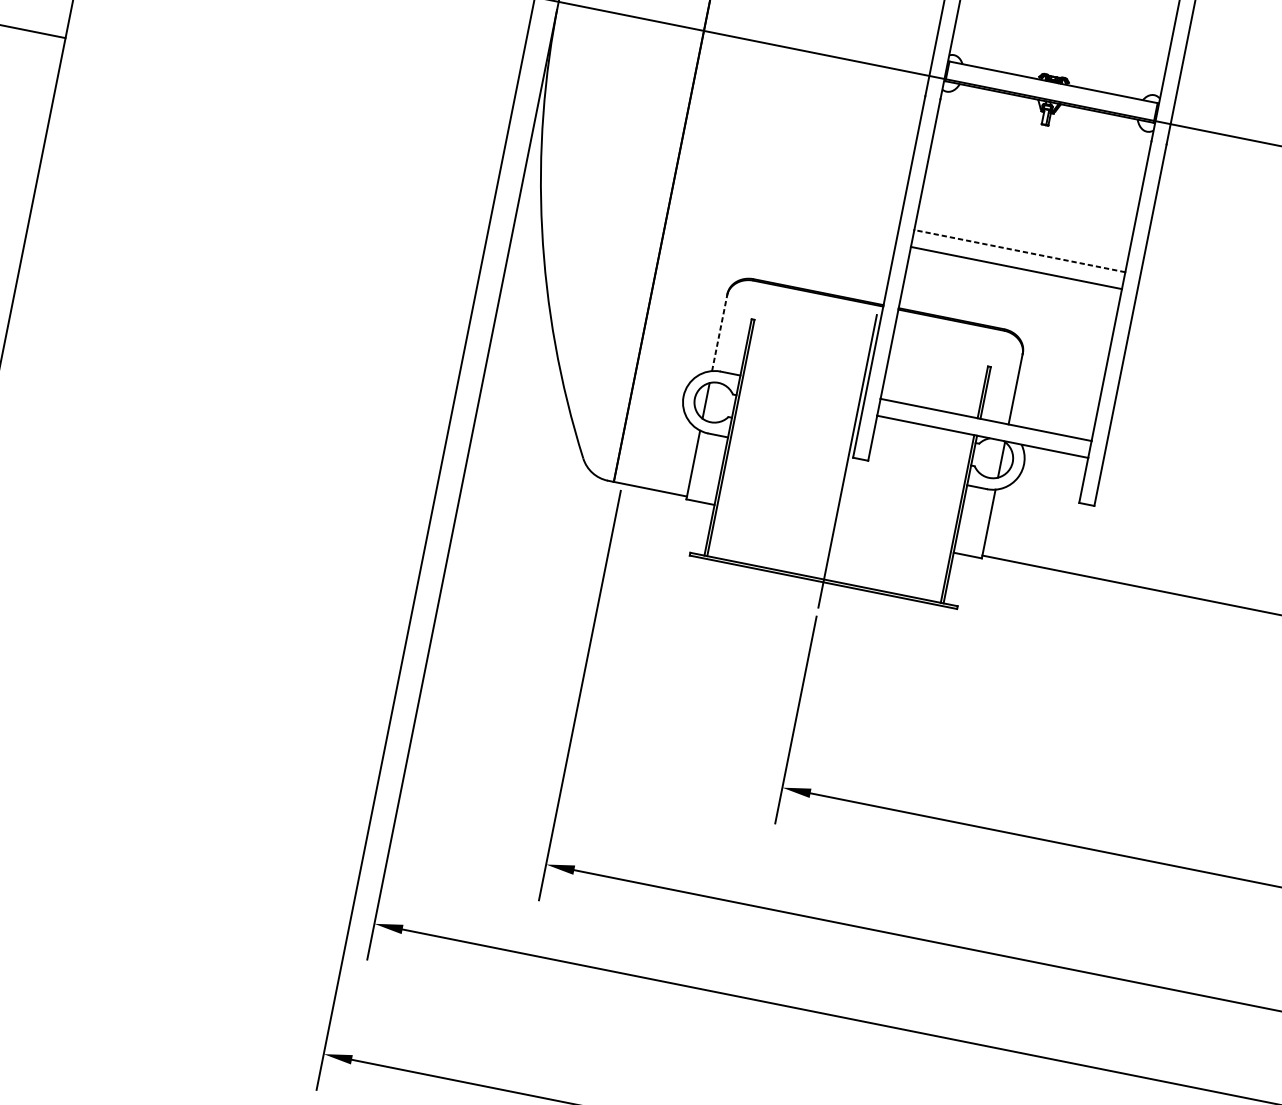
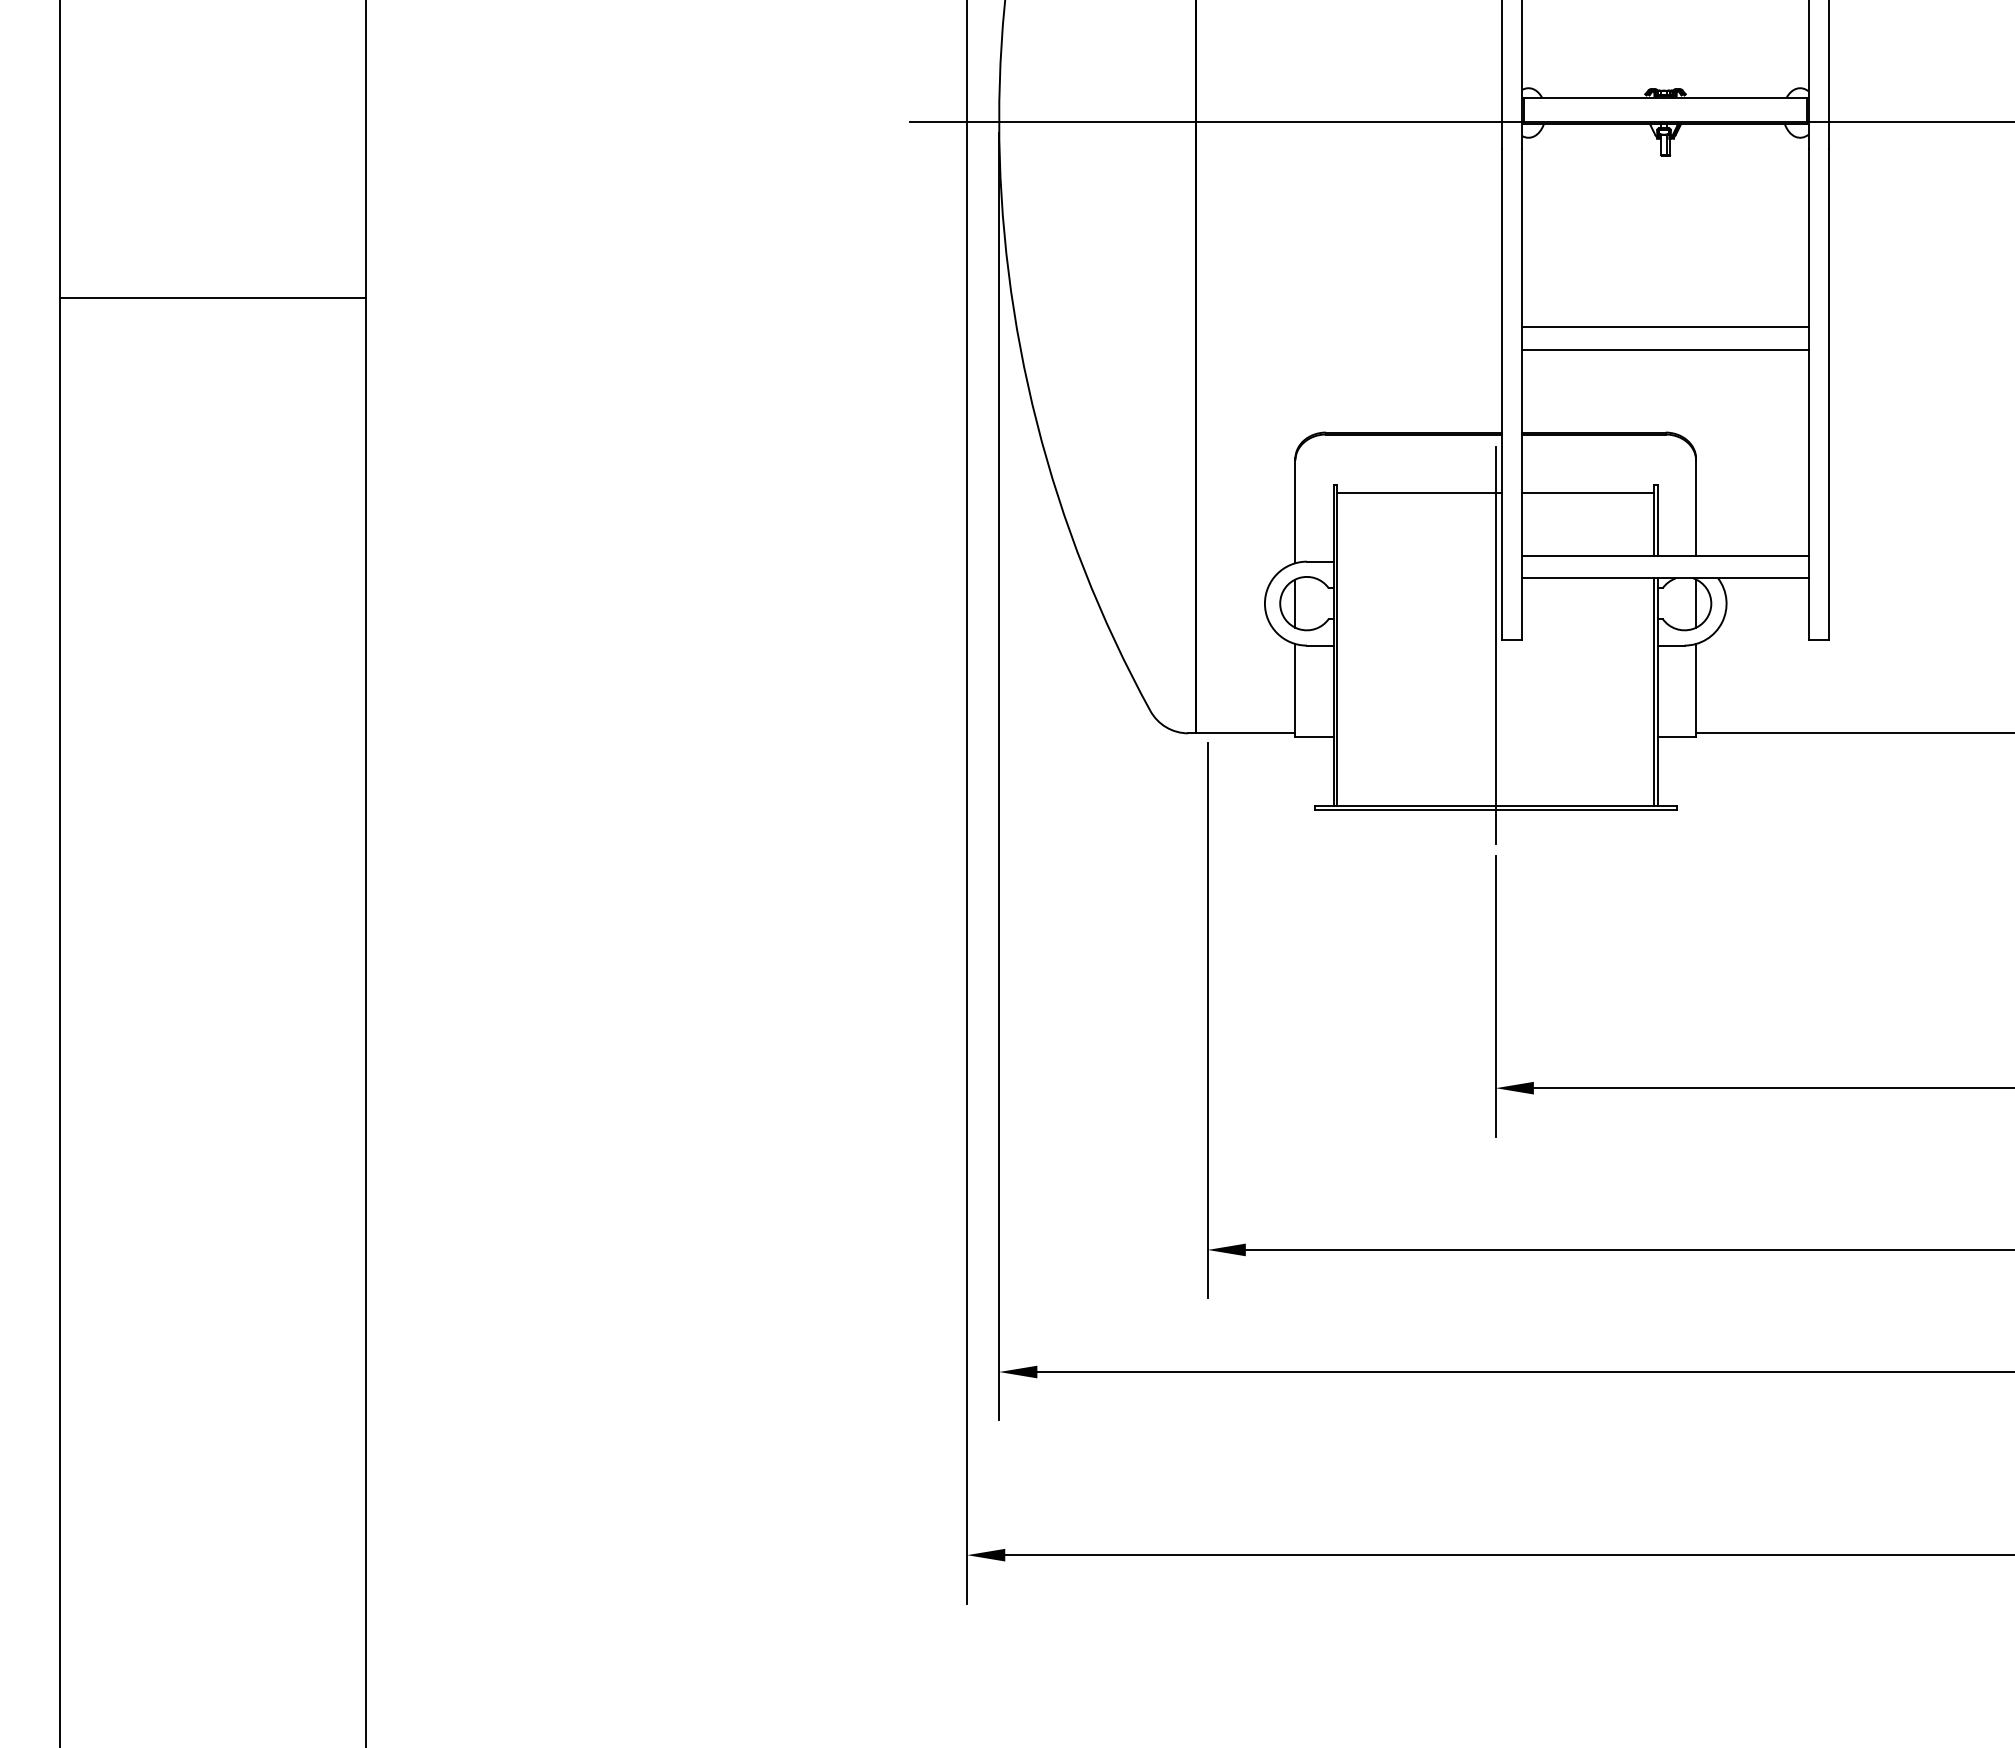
line: (1019, 251) -> (1665, 326), dashed -> solid
line: (719, 332) -> (1295, 511), dashed -> solid
line: (813, 337) -> (1419, 493), added
line: (938, 362) -> (1588, 493), added

